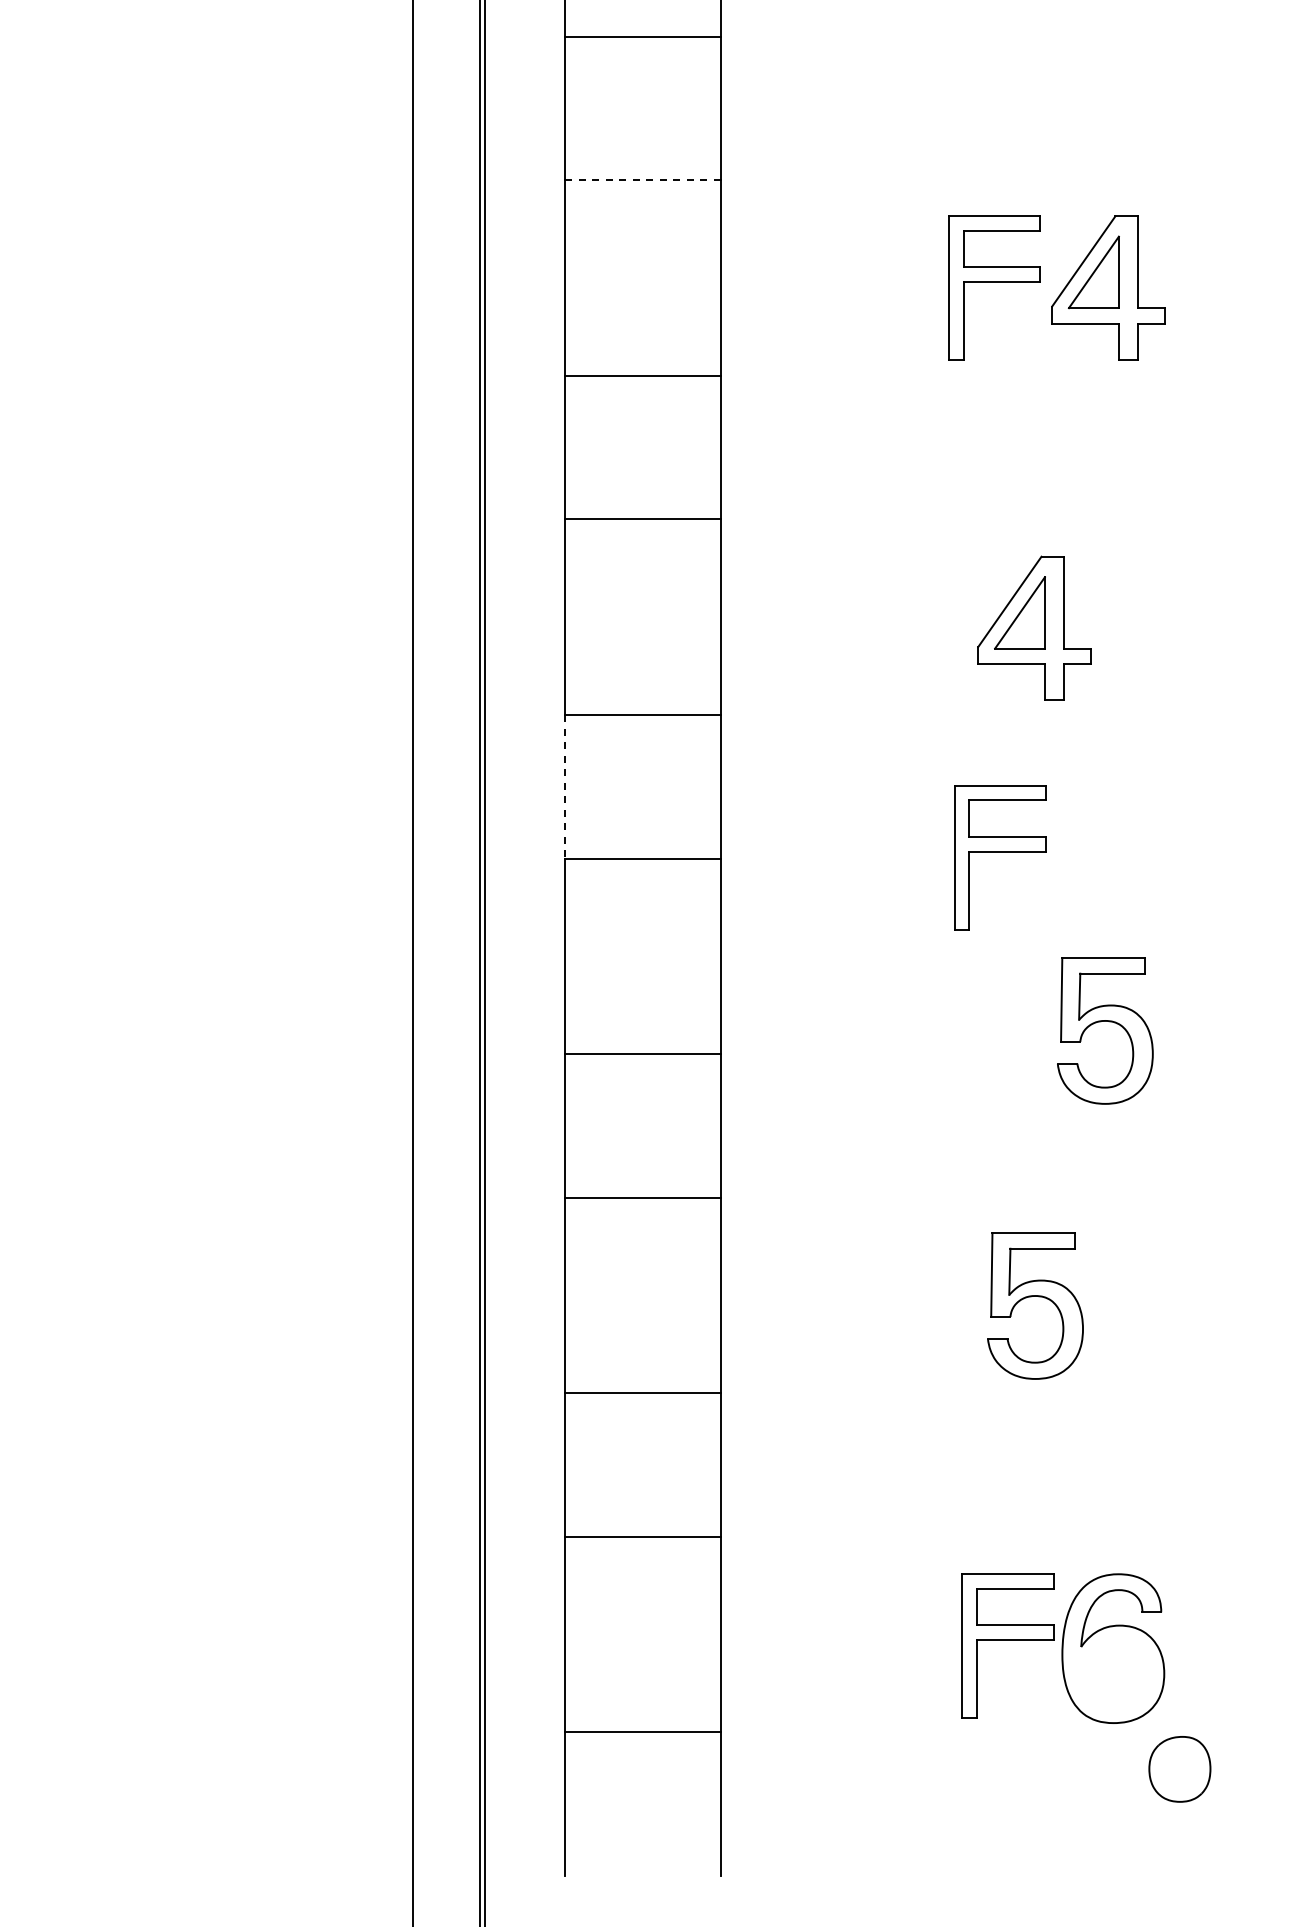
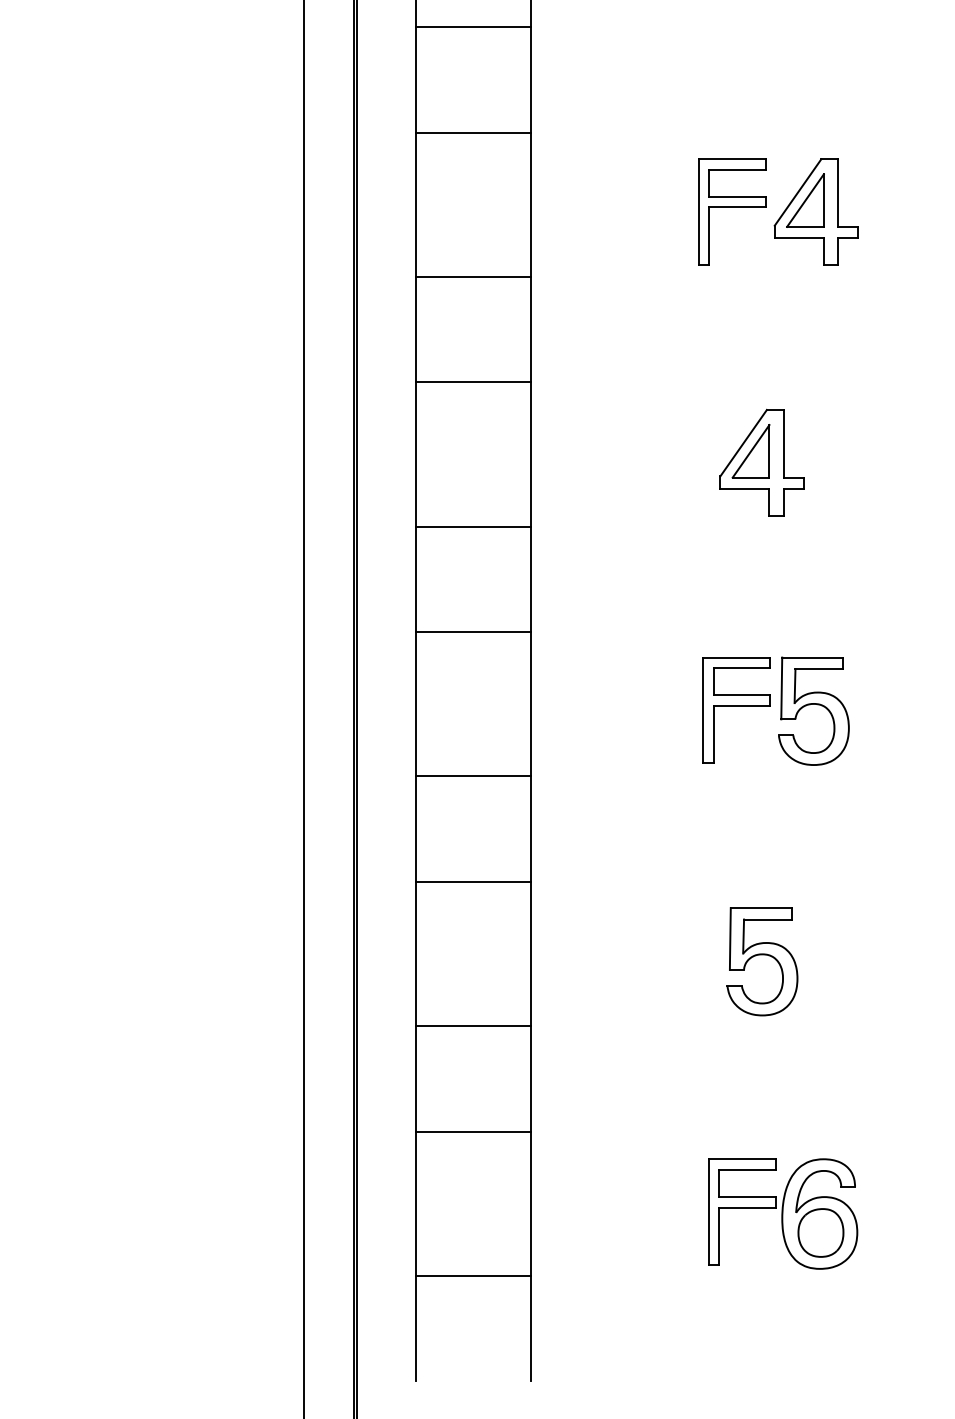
line: (643, 180) -> (473, 132), dashed -> solid
line: (565, 786) -> (416, 579), dashed -> solid
part: (1000, 857) -> (736, 710), moved
part: (1109, 1022) -> (816, 705), moved
part: (1179, 1769) -> (820, 1233), moved

